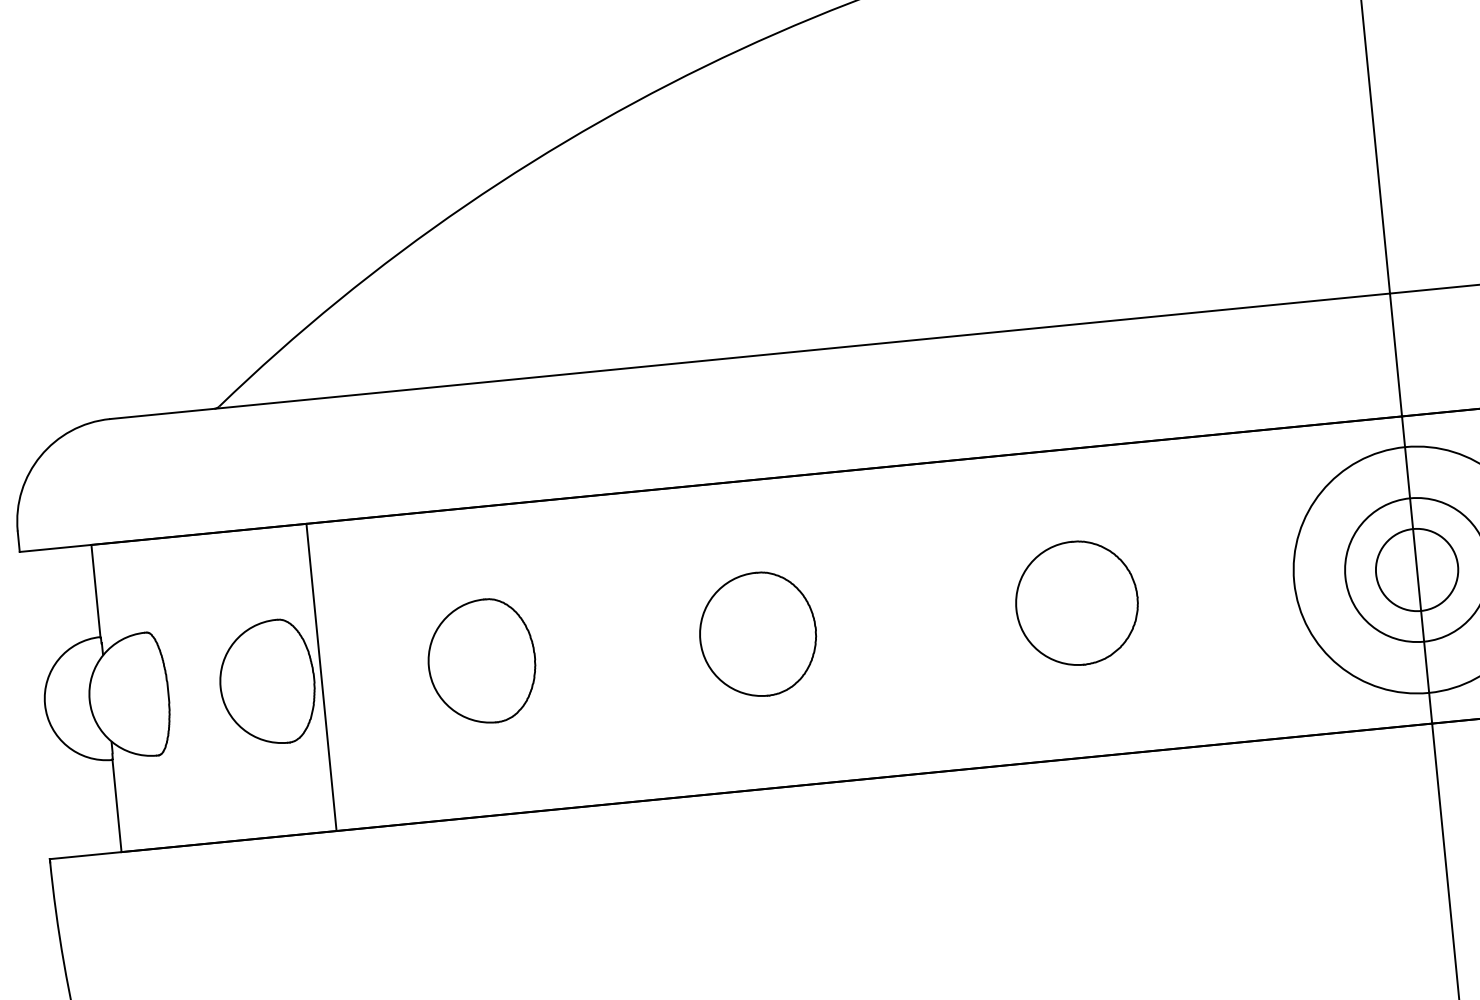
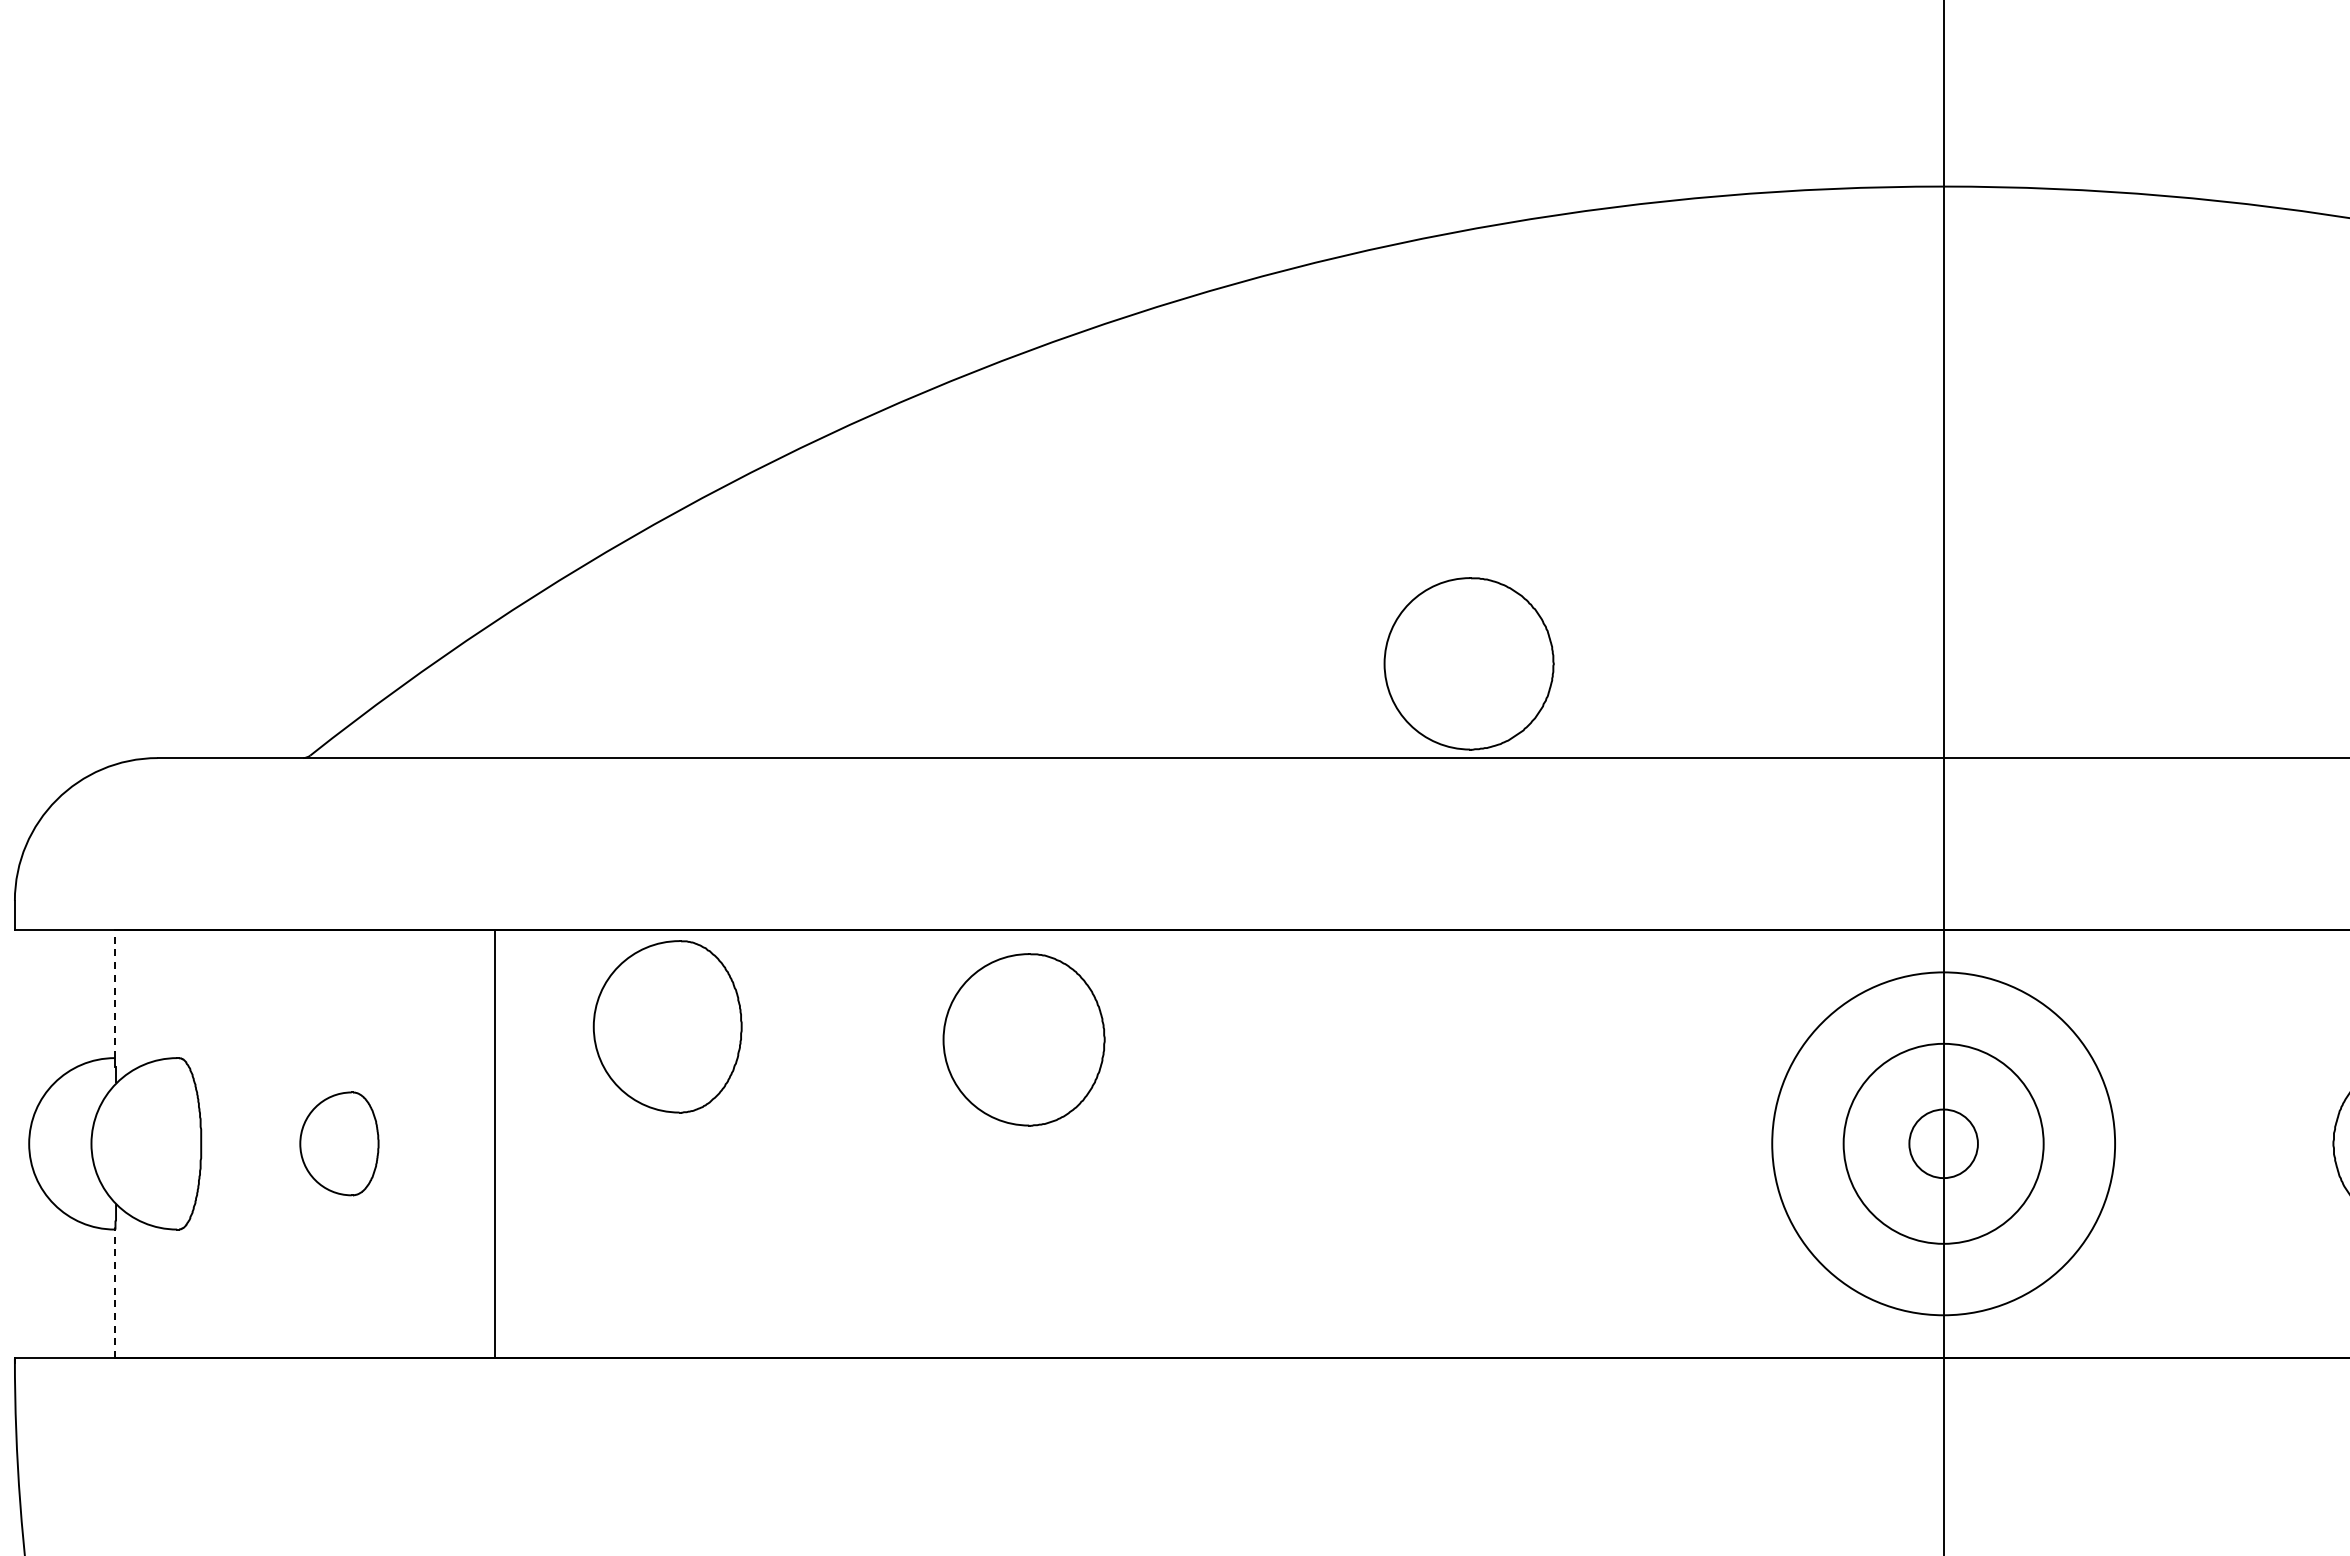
circle: (1416, 569) -> (1943, 1143), size x0.6
line: (95, 590) -> (114, 993), solid -> dashed
part: (1076, 603) -> (1468, 663), moved
part: (757, 634) -> (1023, 1039), moved
part: (481, 661) -> (667, 1026), moved
line: (321, 677) -> (494, 1143), moved
part: (267, 682) -> (339, 1143), size x0.6
line: (116, 805) -> (114, 1293), solid -> dashed

